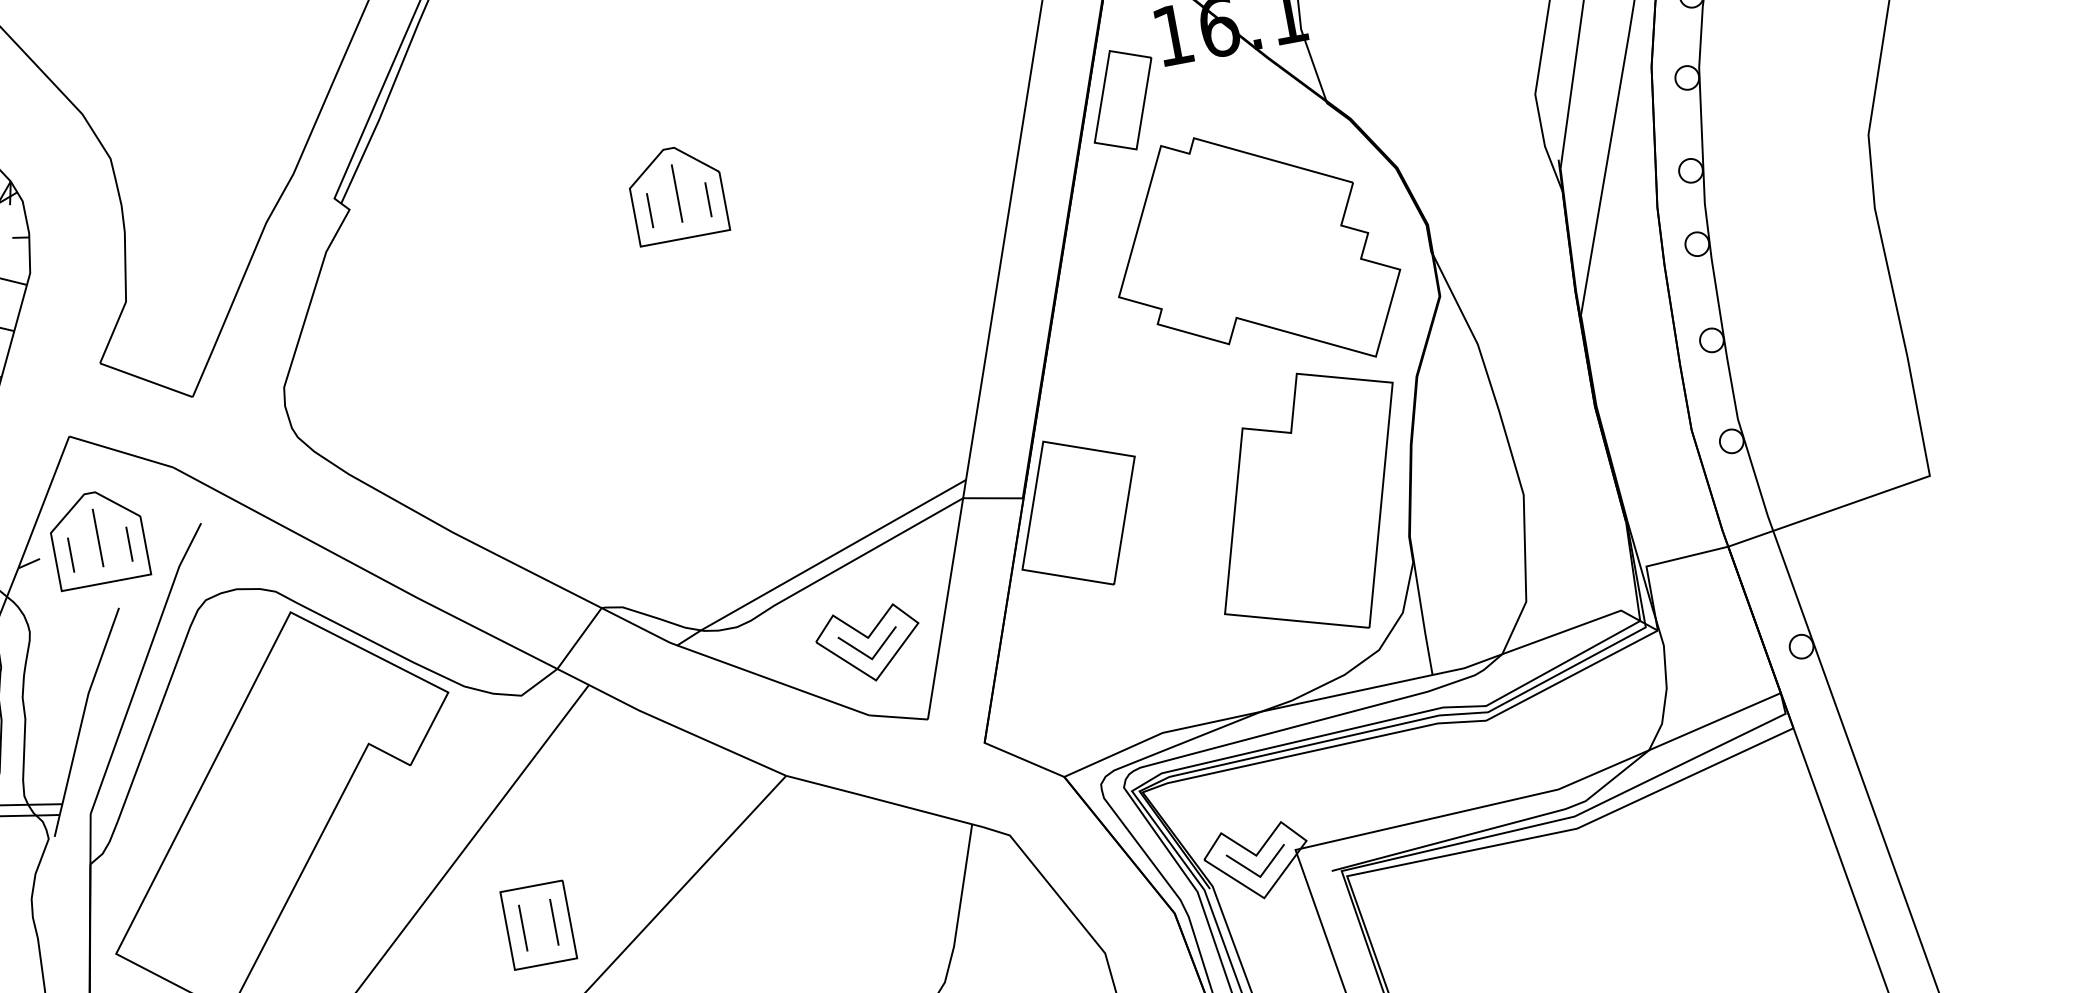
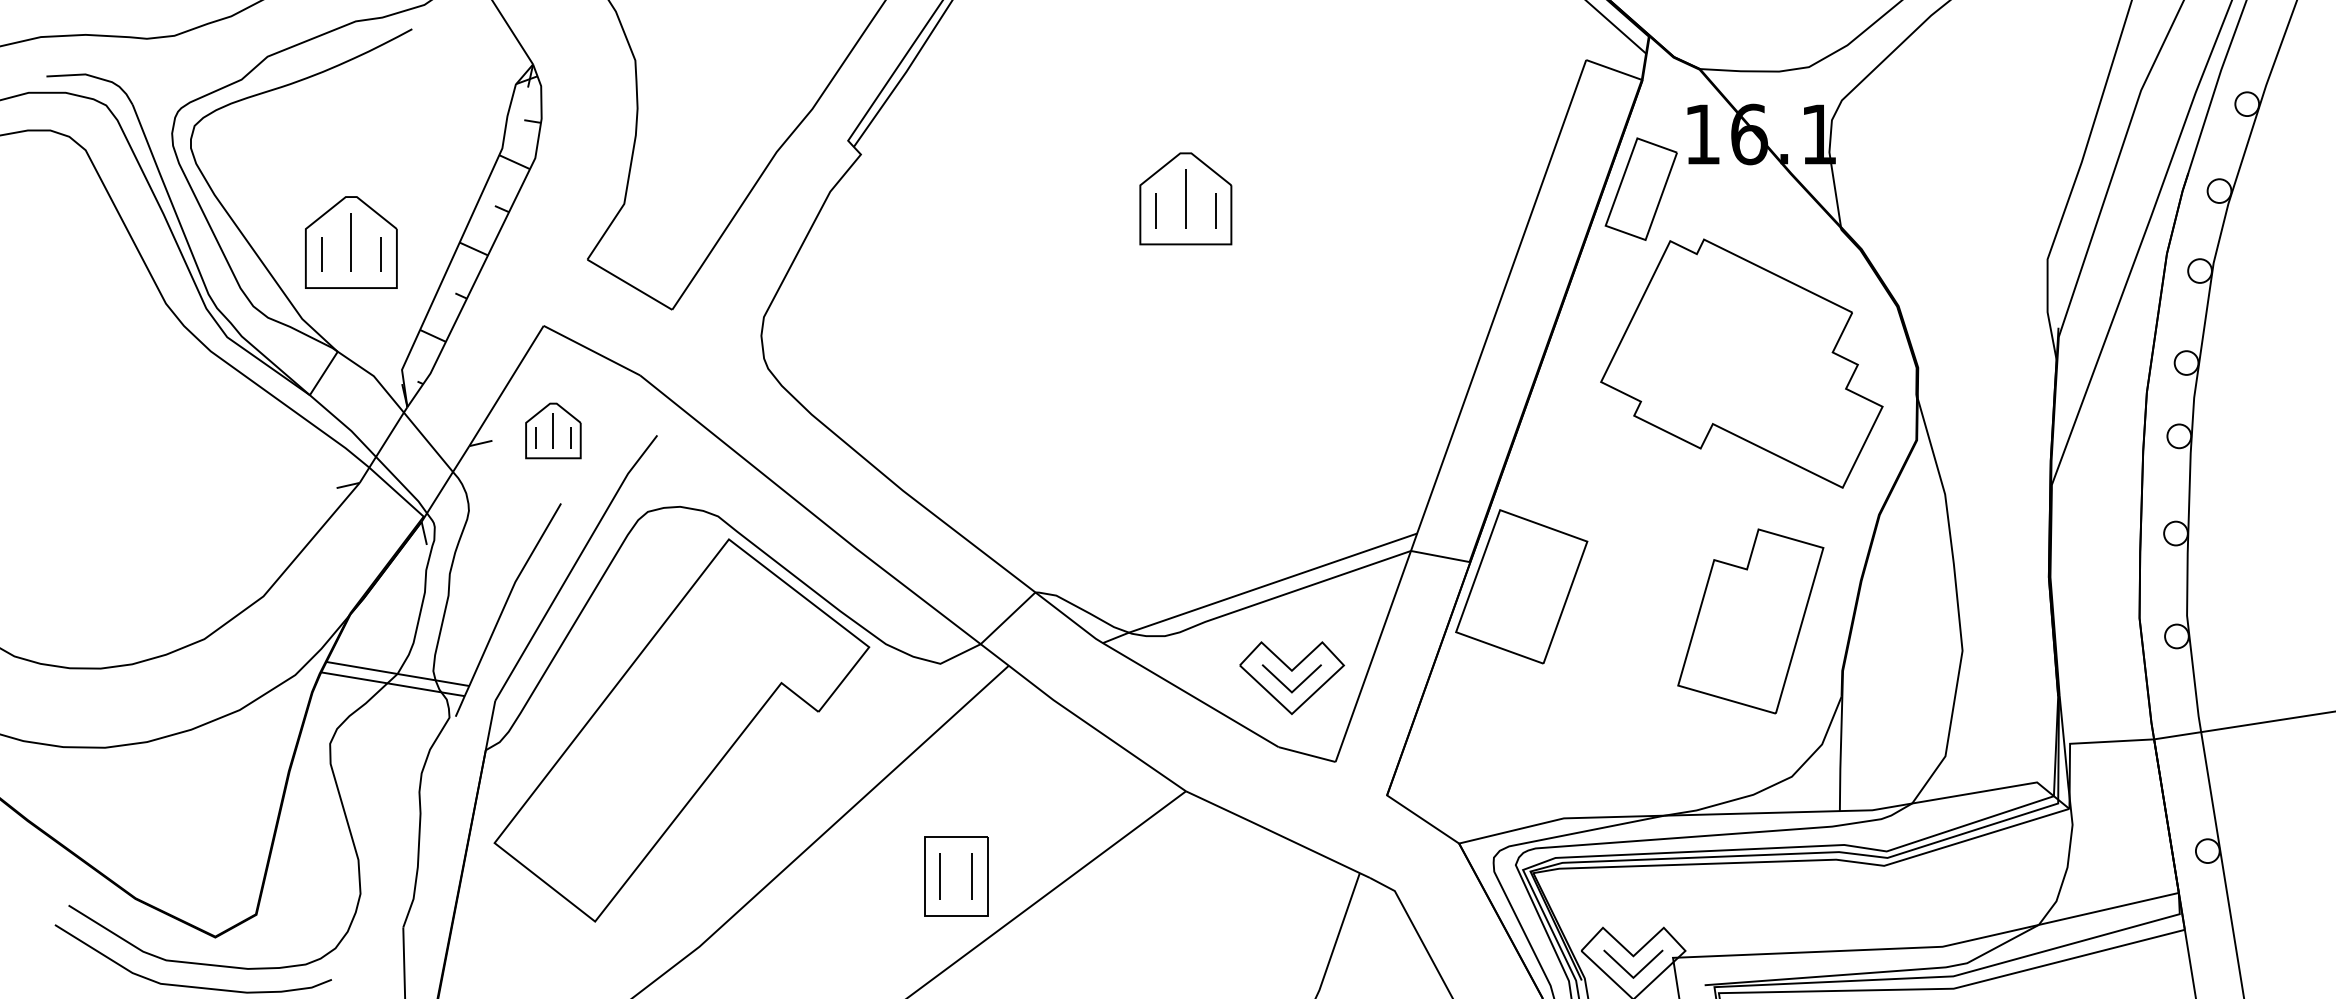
part: (1309, 505) -> (1750, 621), size x0.7
part: (98, 537) -> (553, 430), size x0.6
part: (538, 925) -> (956, 876), moved

